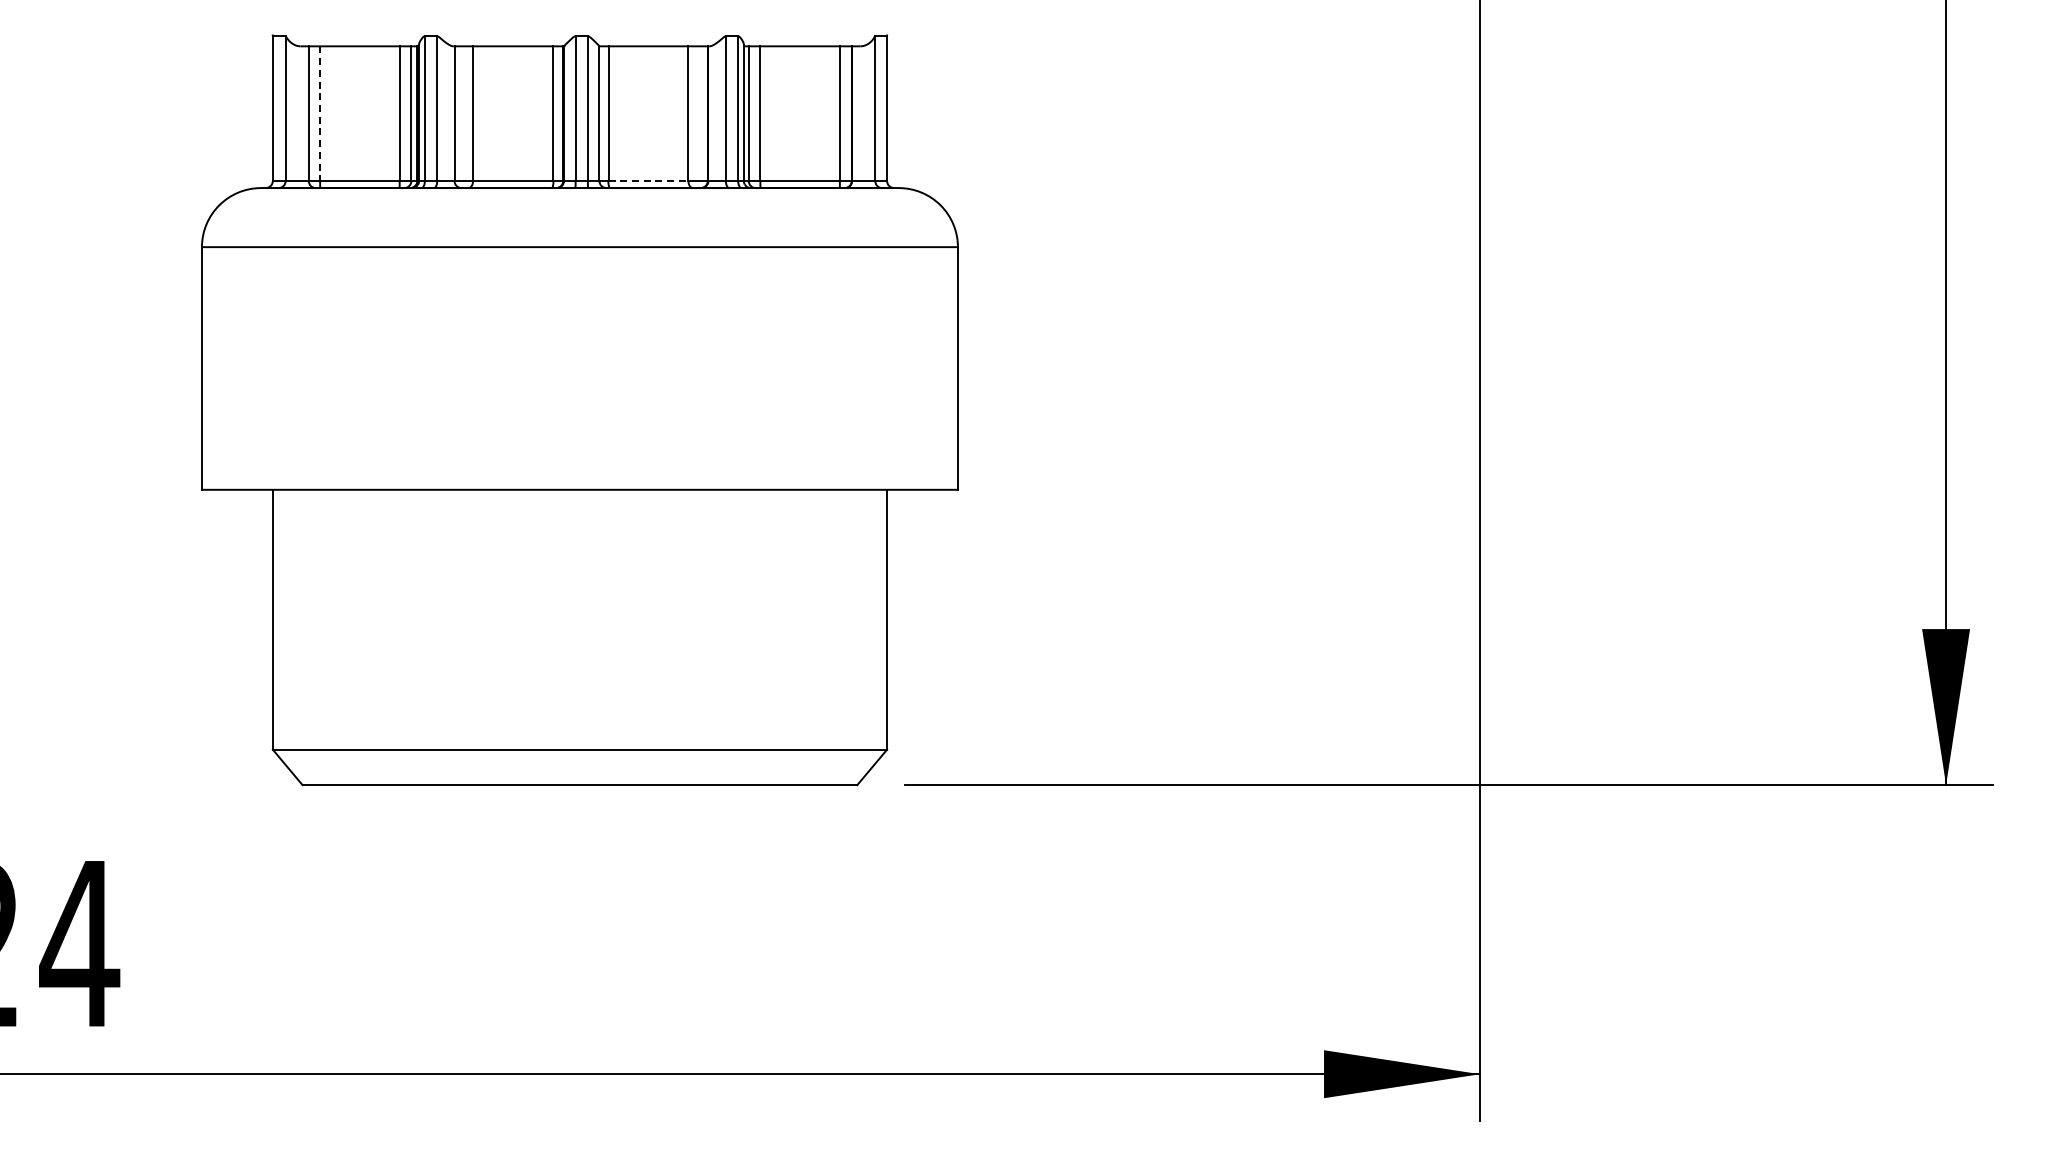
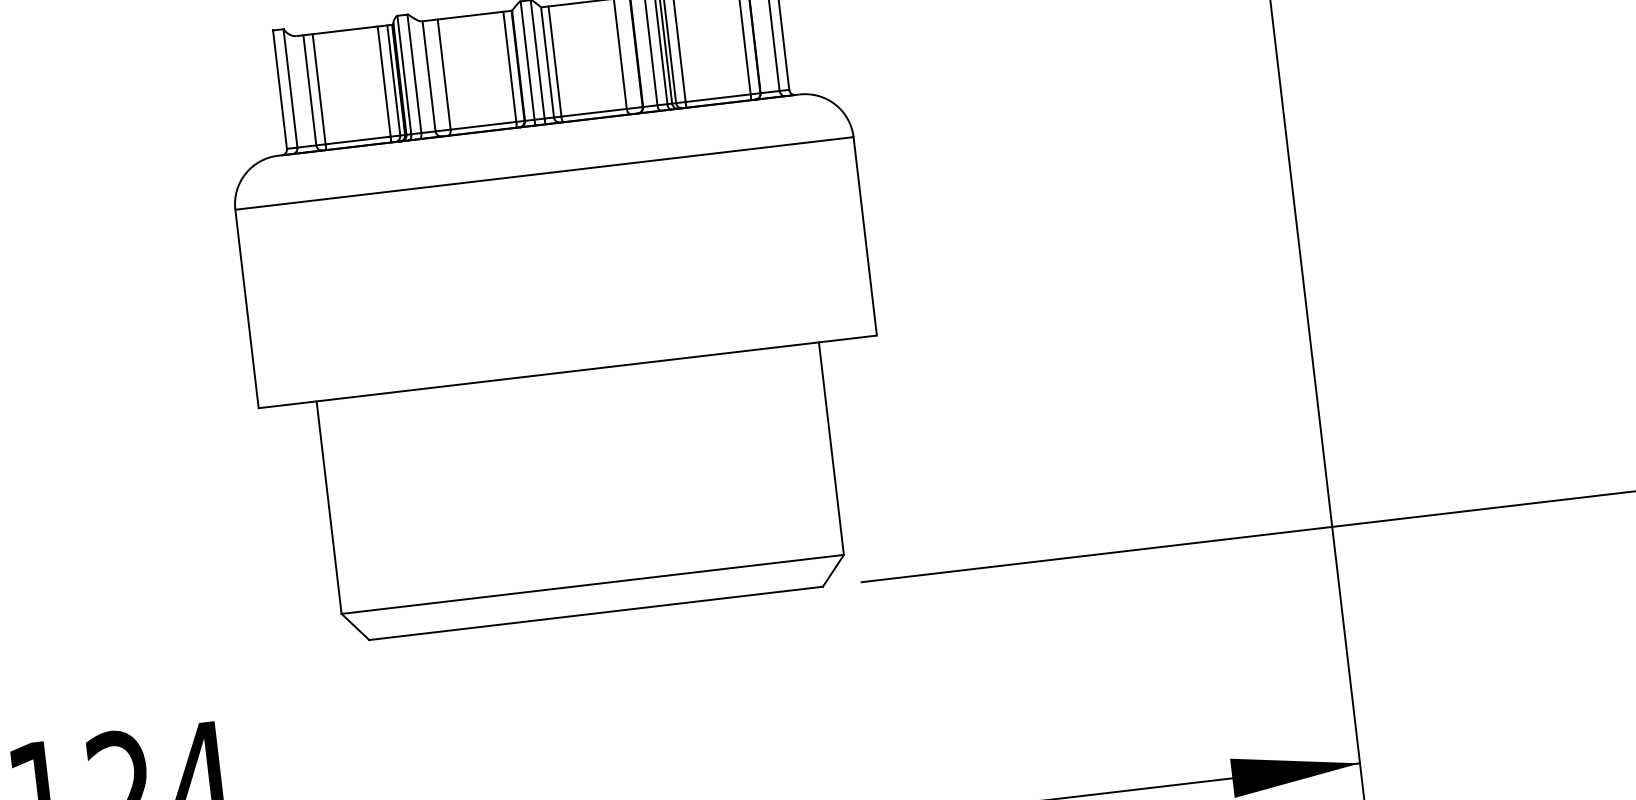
line: (320, 114) -> (319, 89), dashed -> solid
line: (648, 181) -> (594, 113), dashed -> solid

